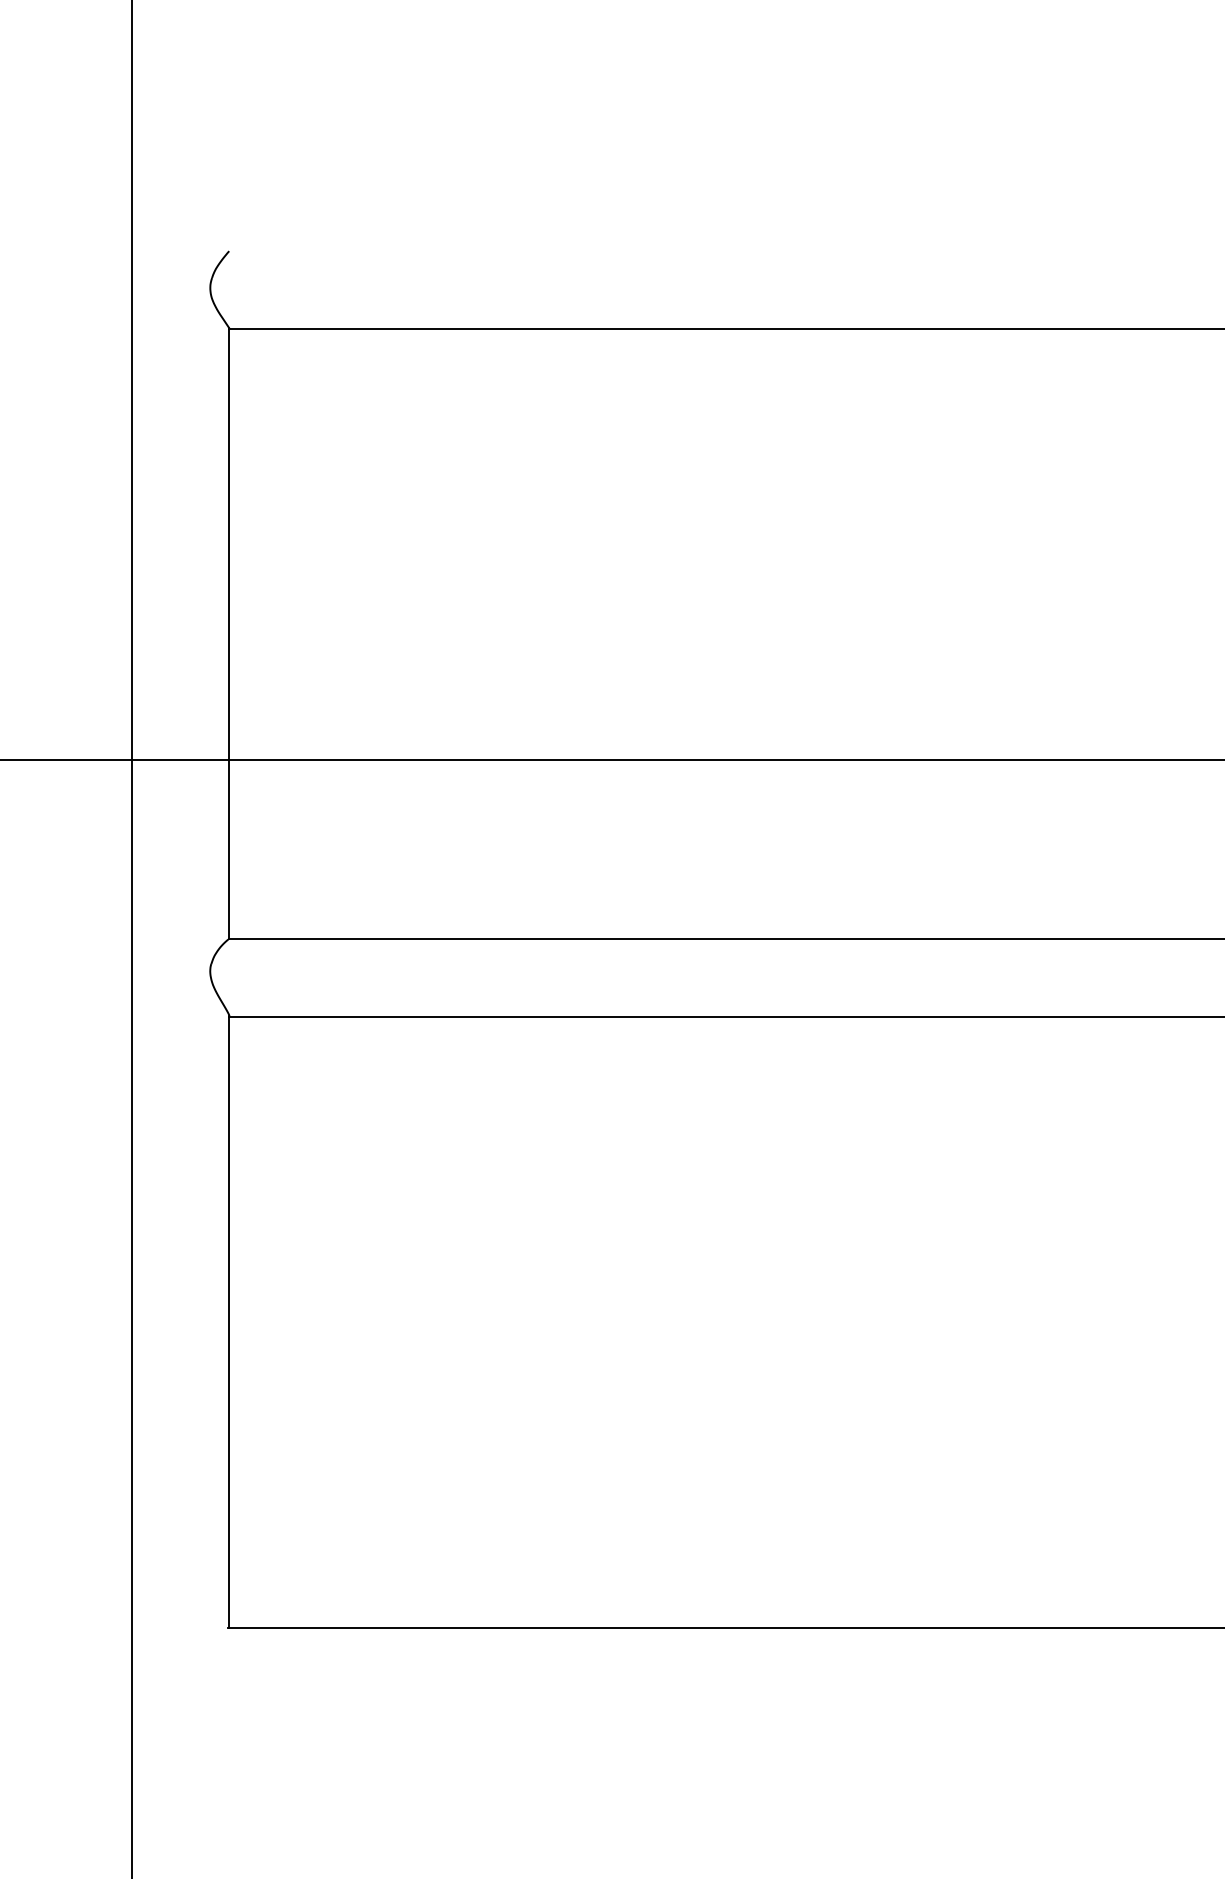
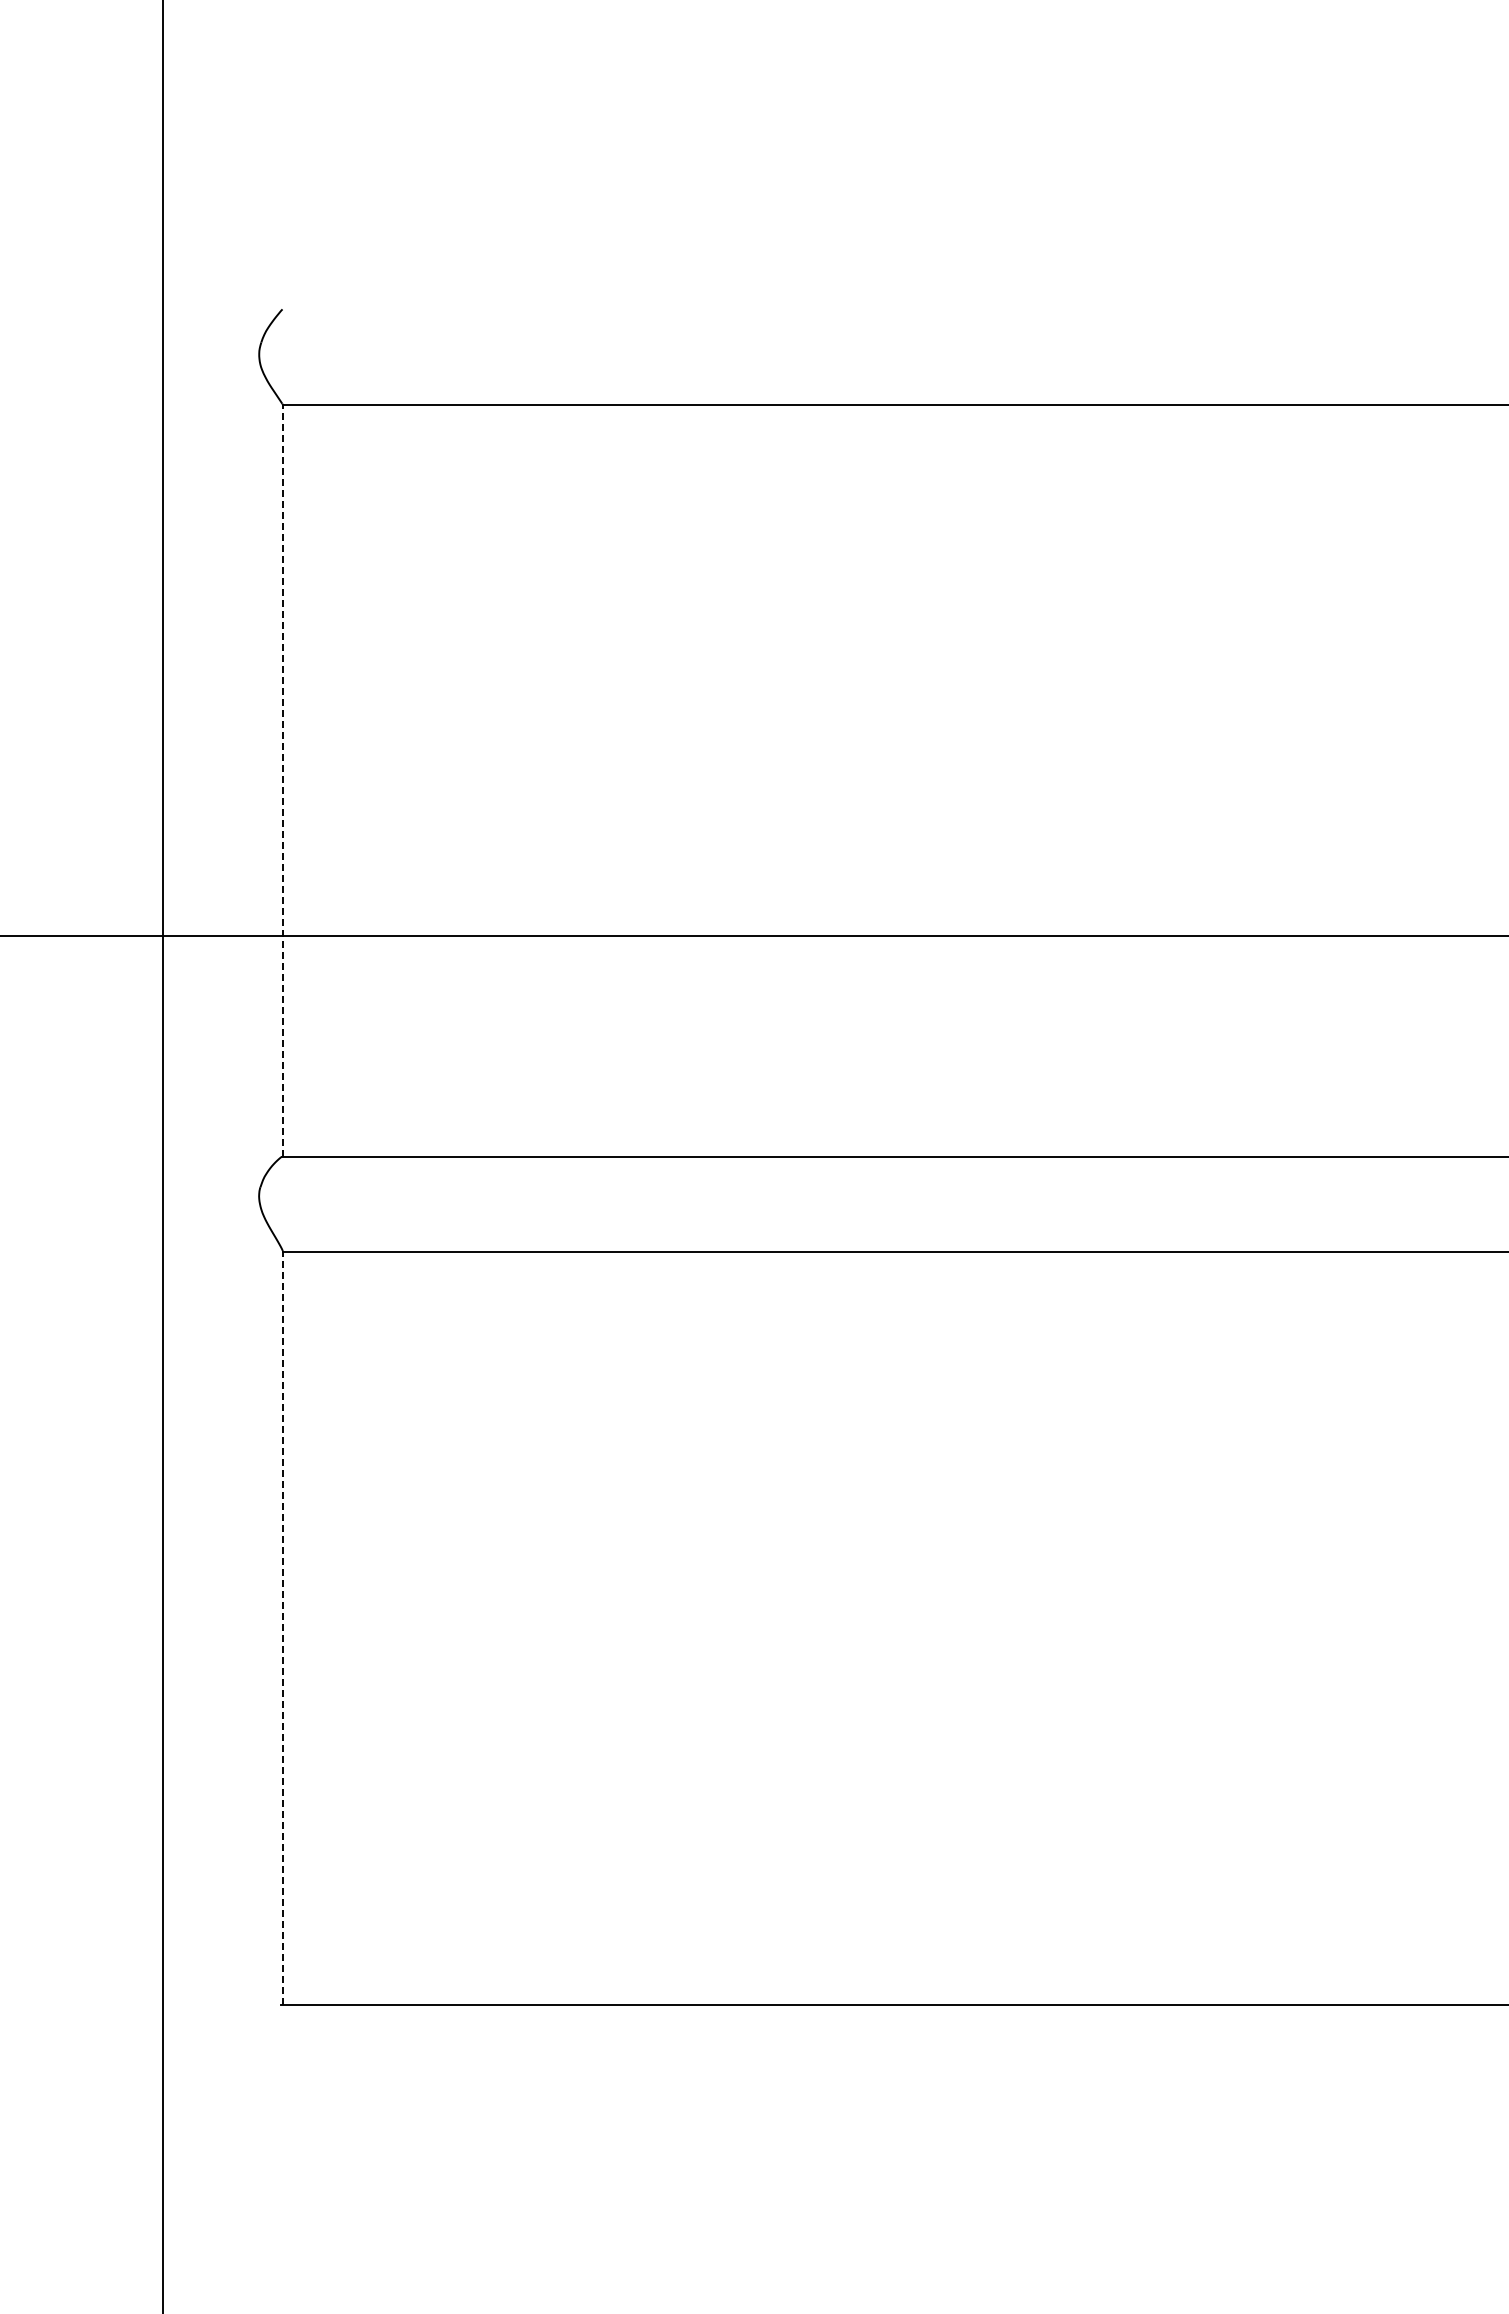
line: (229, 633) -> (282, 780), solid -> dashed
line: (229, 1321) -> (282, 1627), solid -> dashed

